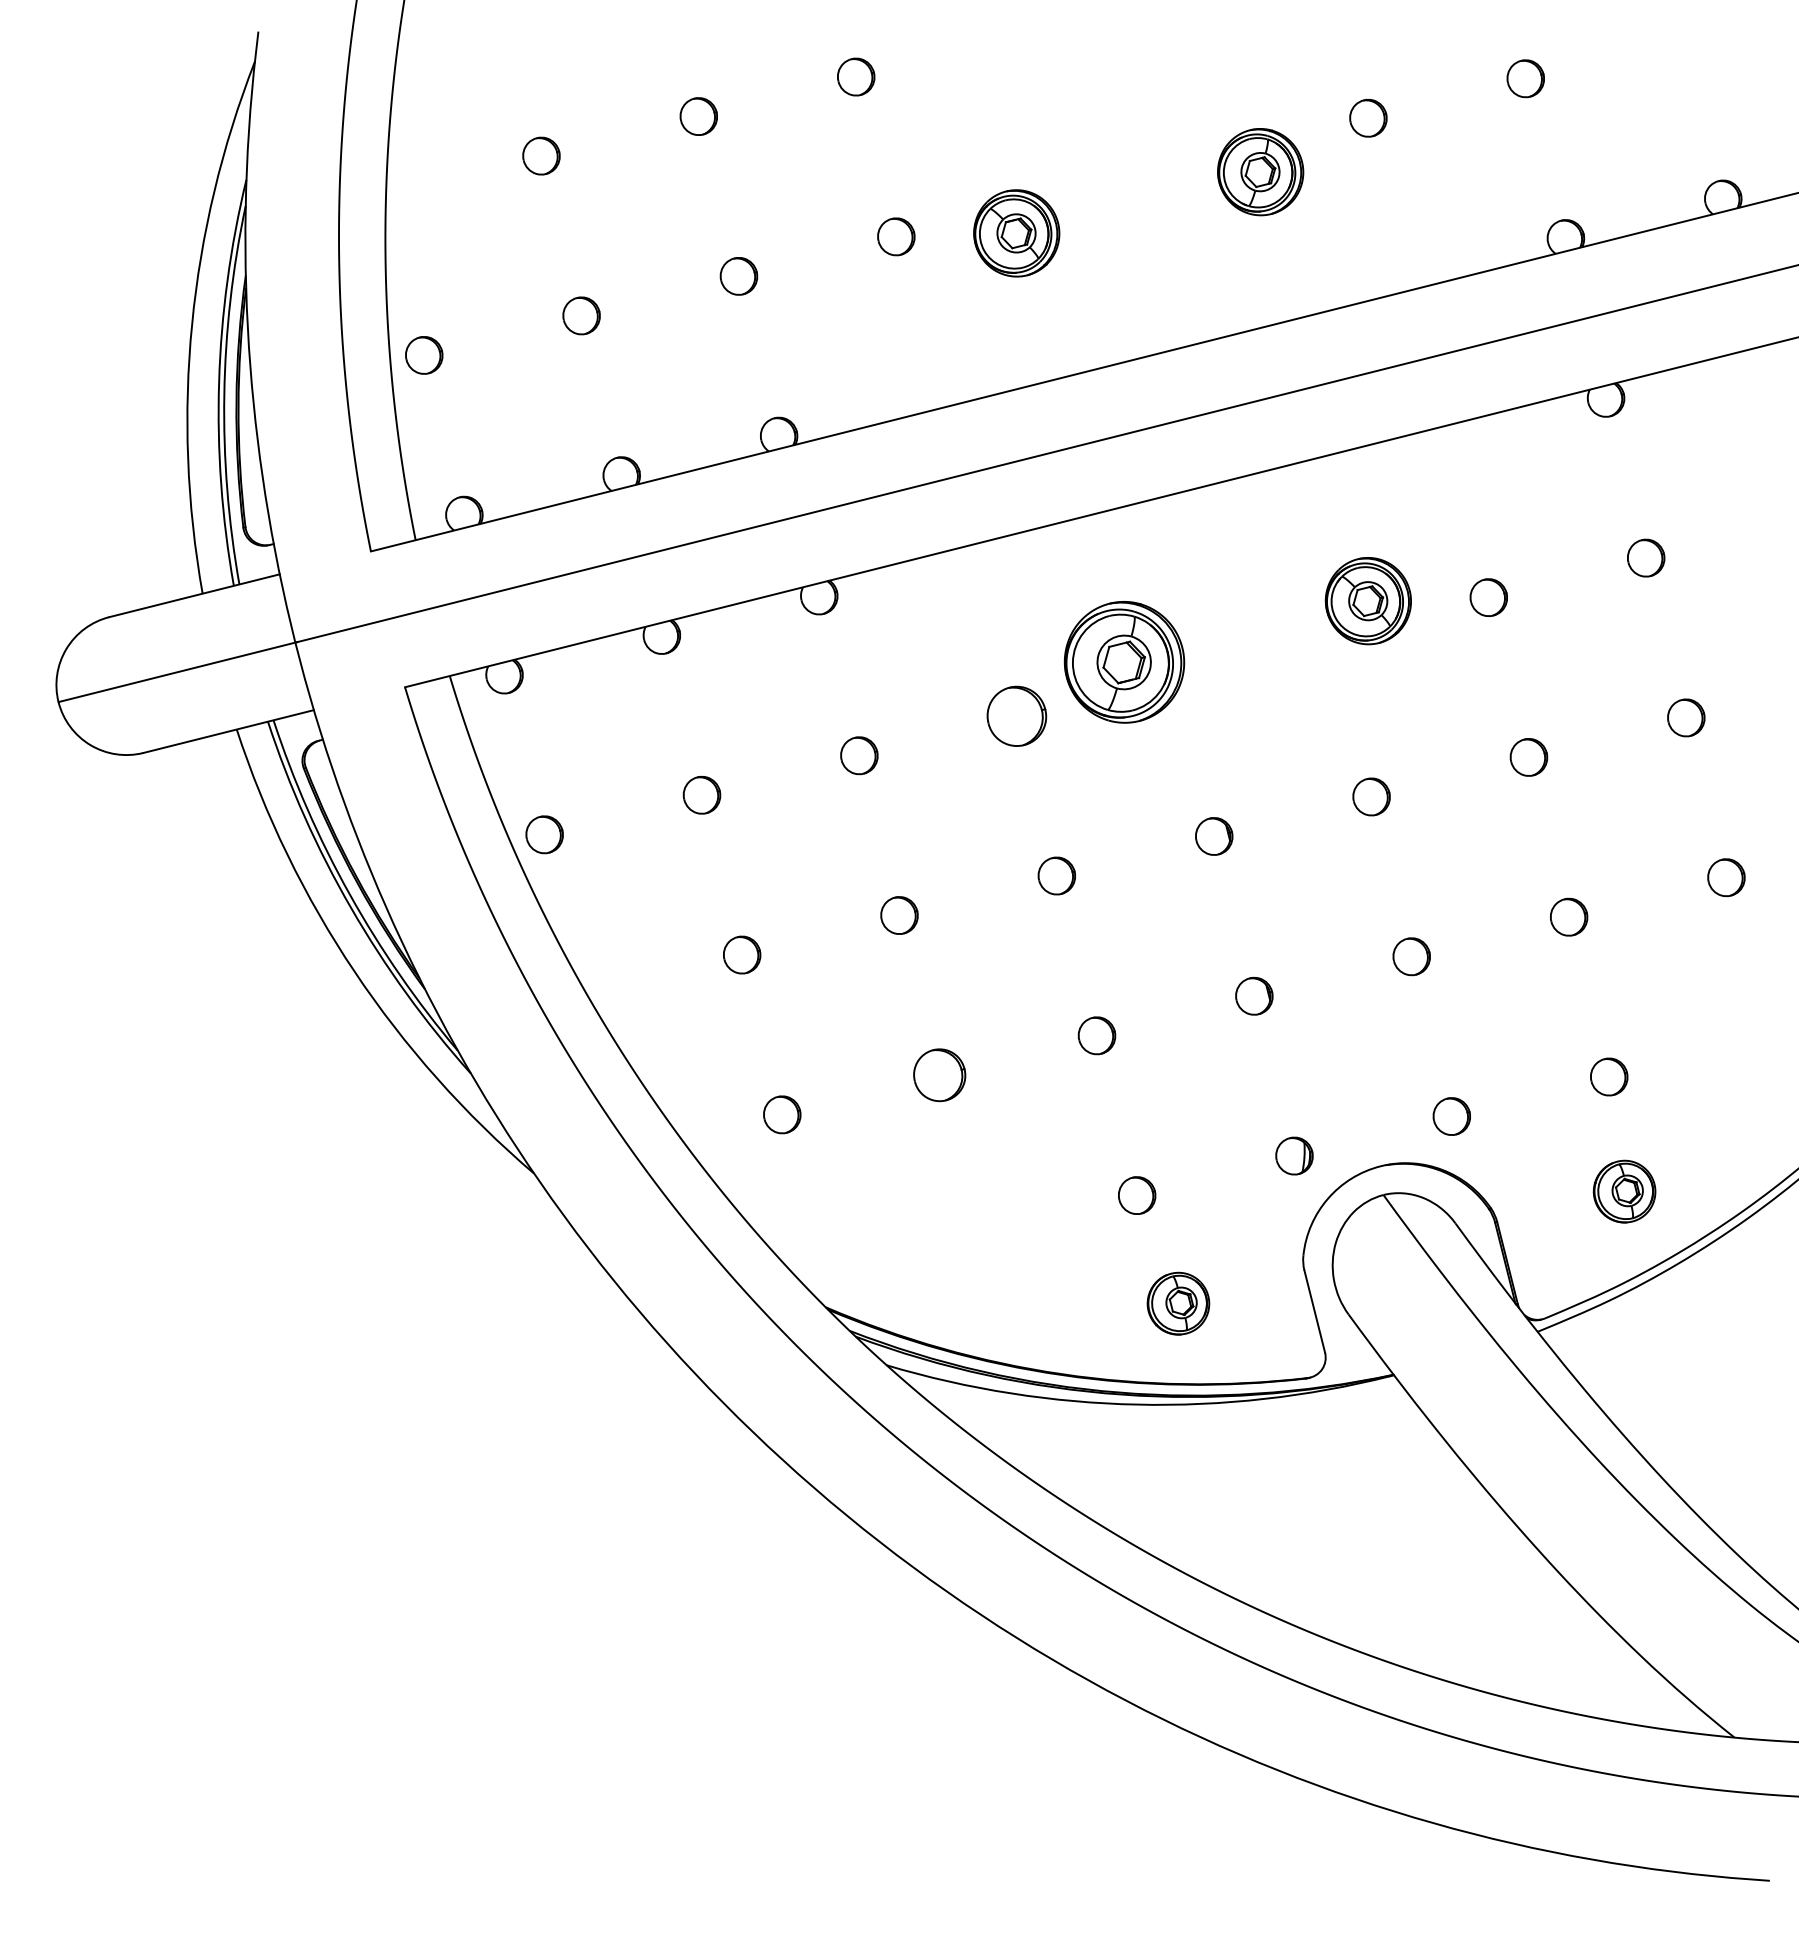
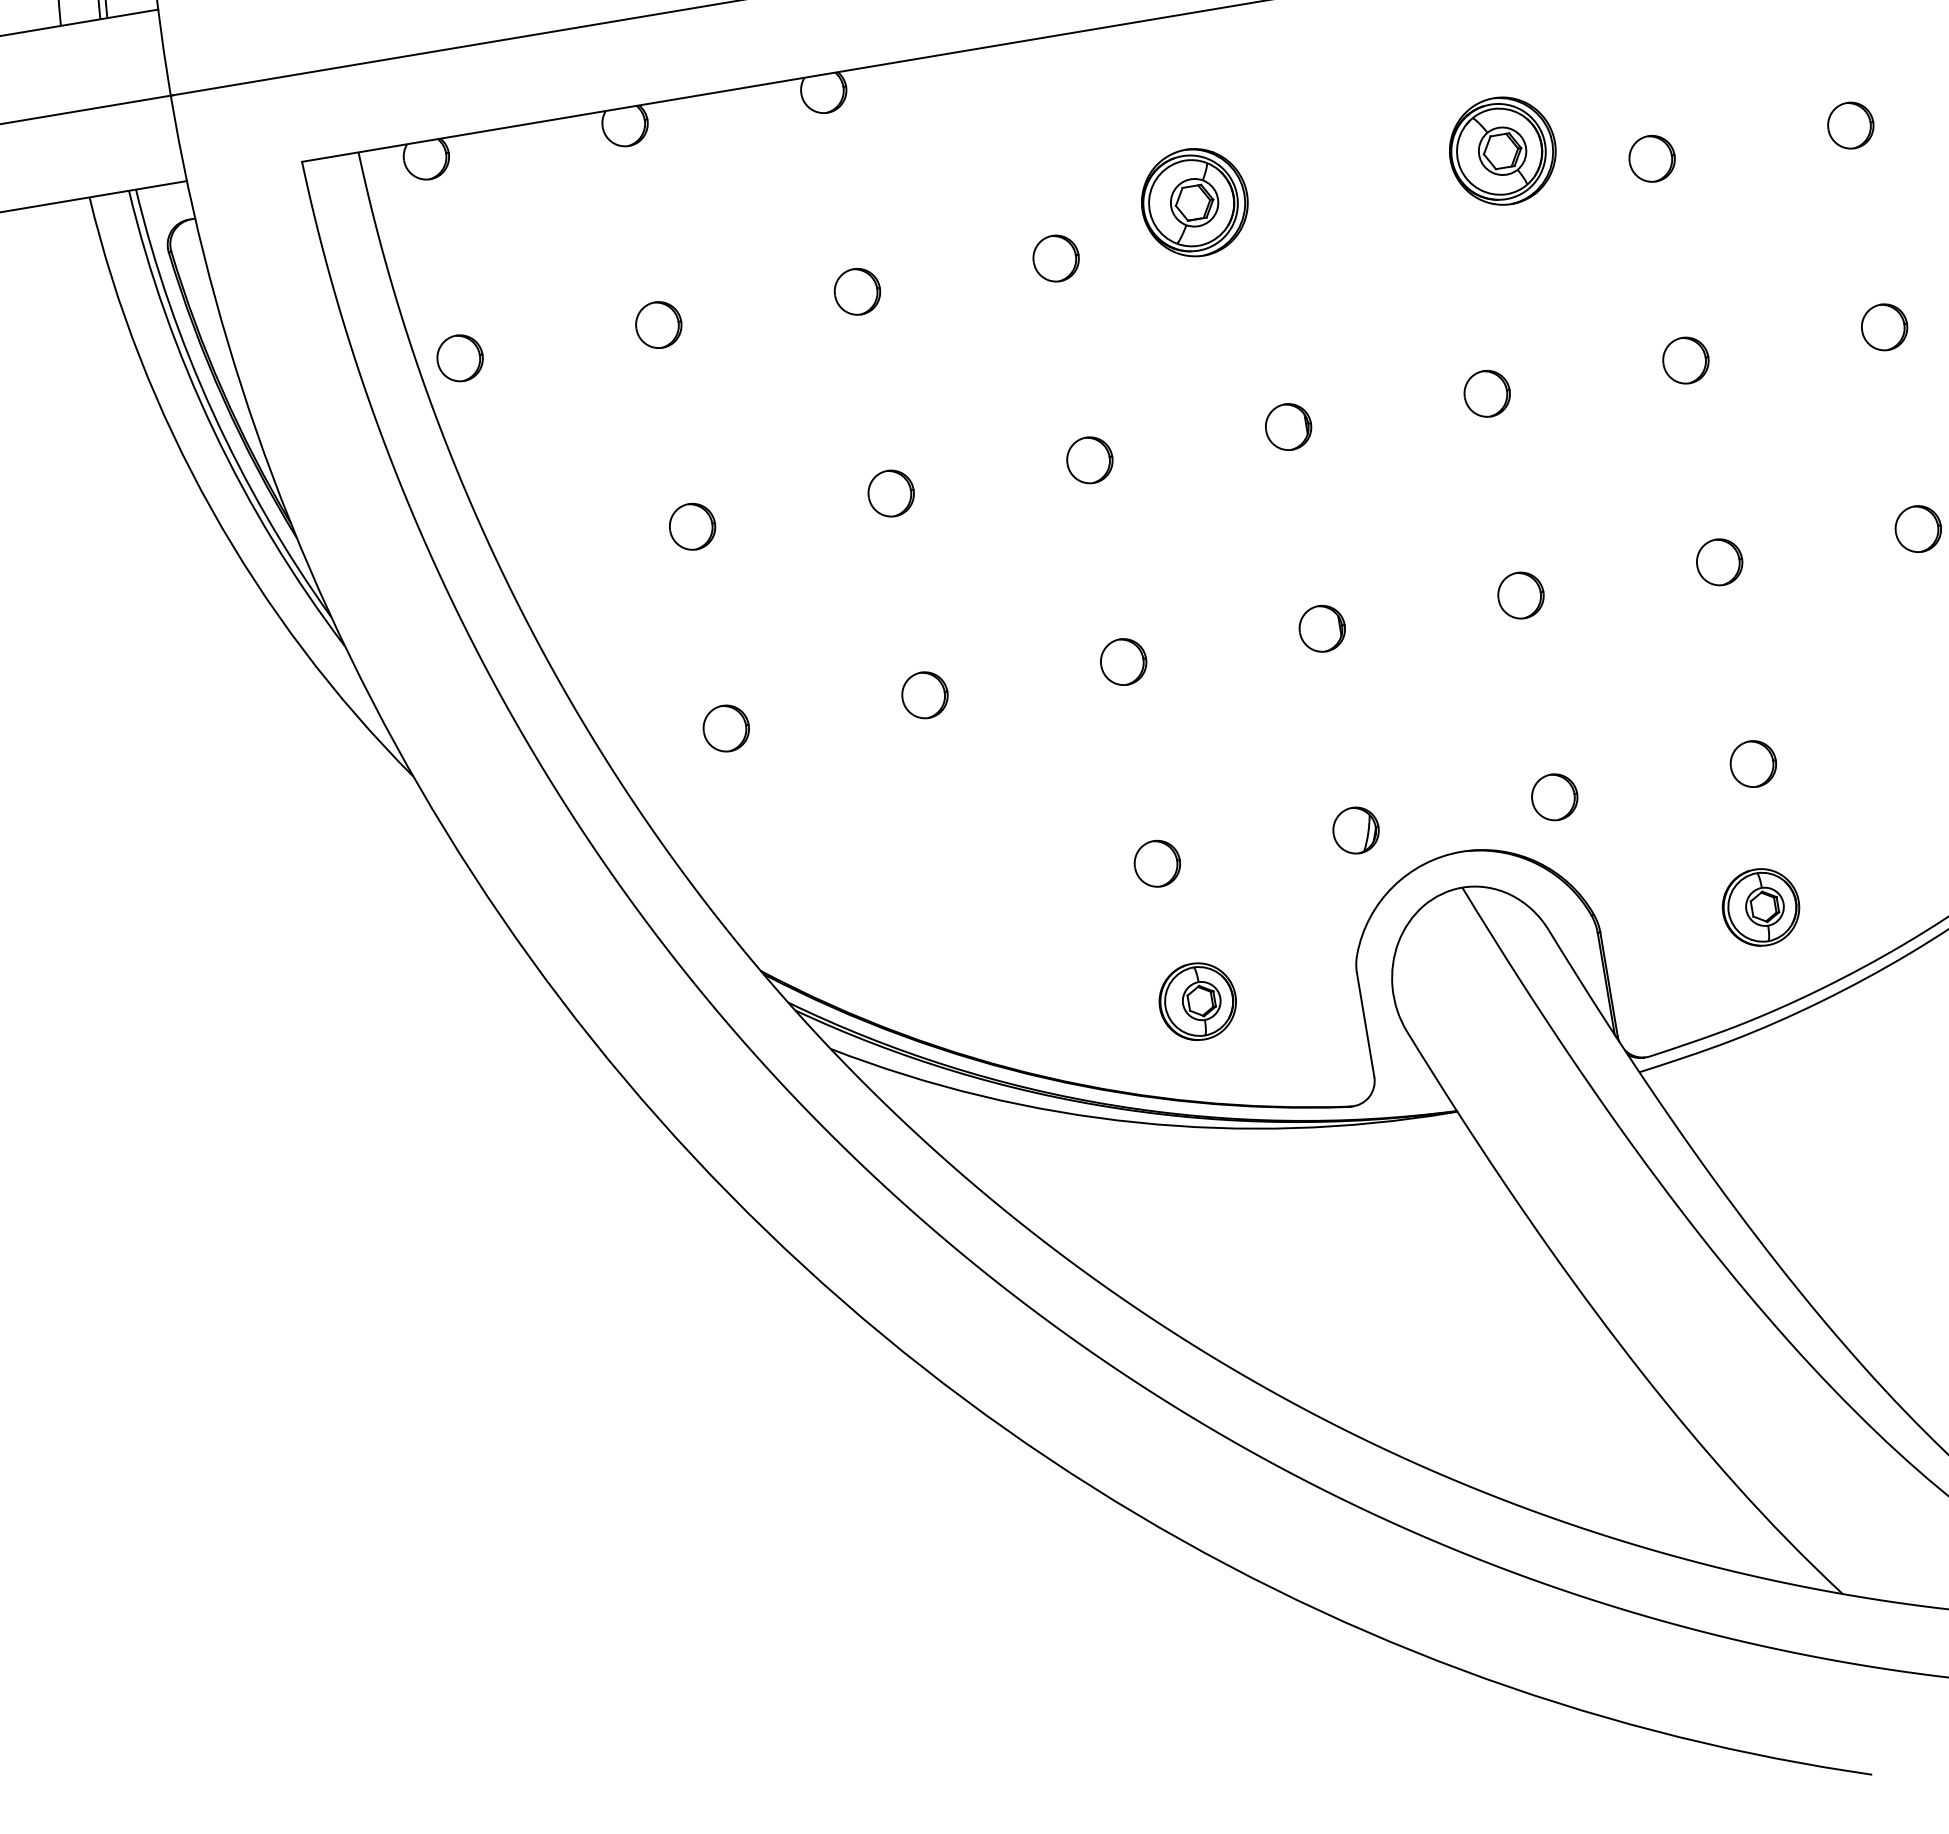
part: (1124, 662) -> (1194, 202), size x0.71
part: (1016, 715) -> (1055, 257), size x0.62
part: (939, 1075) -> (924, 695), size x0.71

